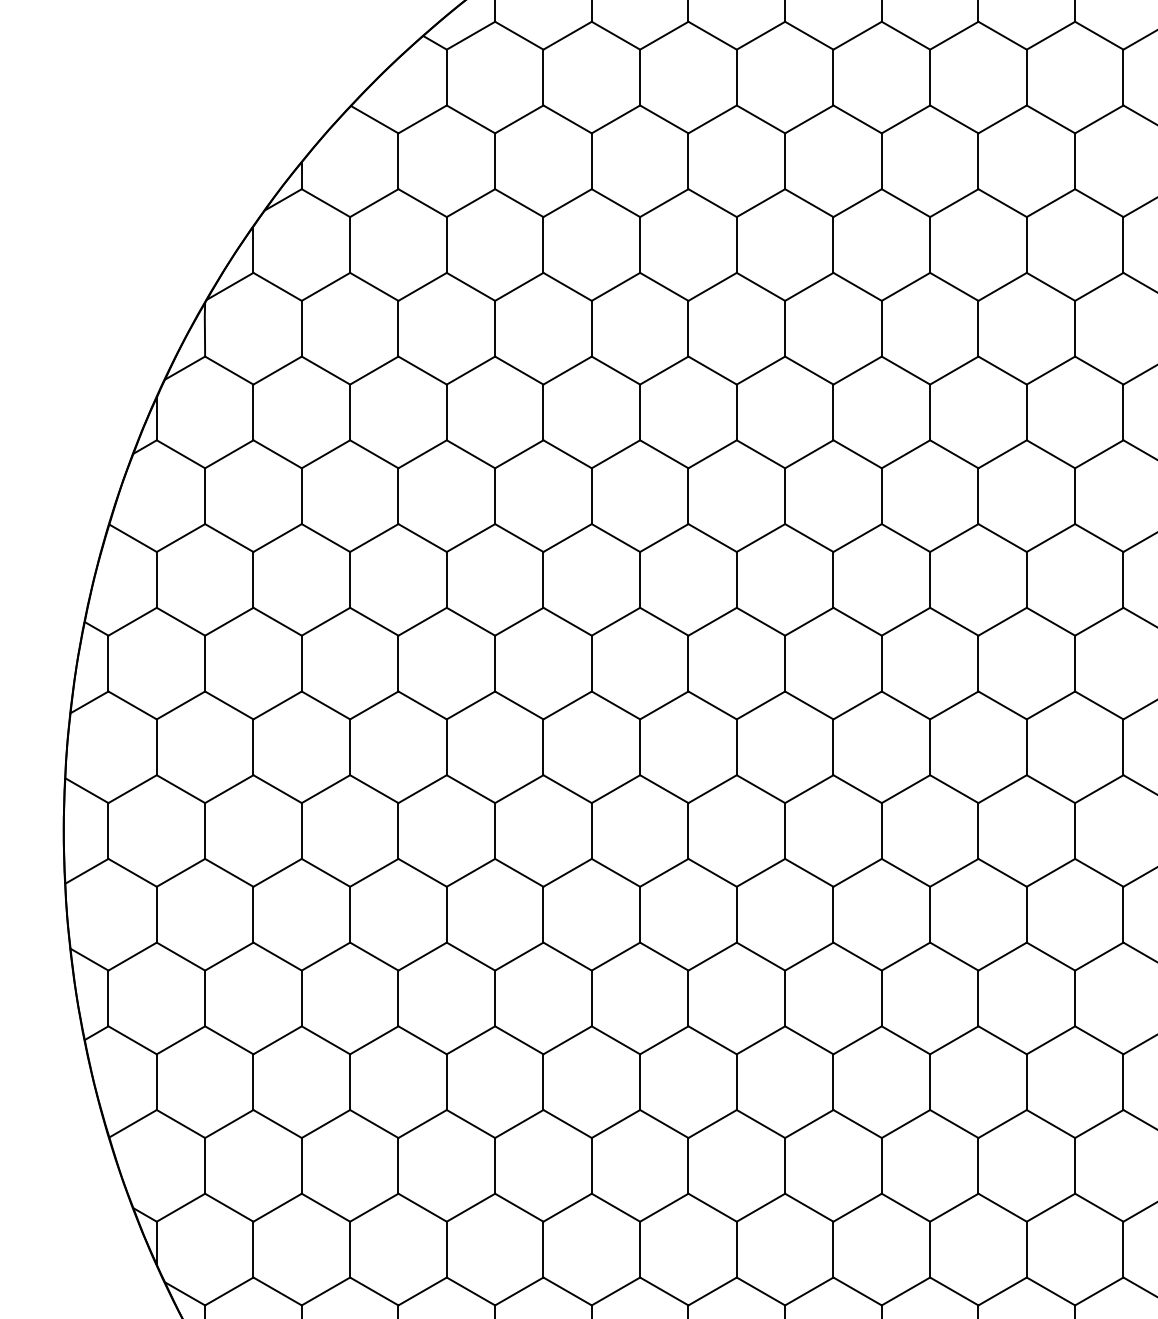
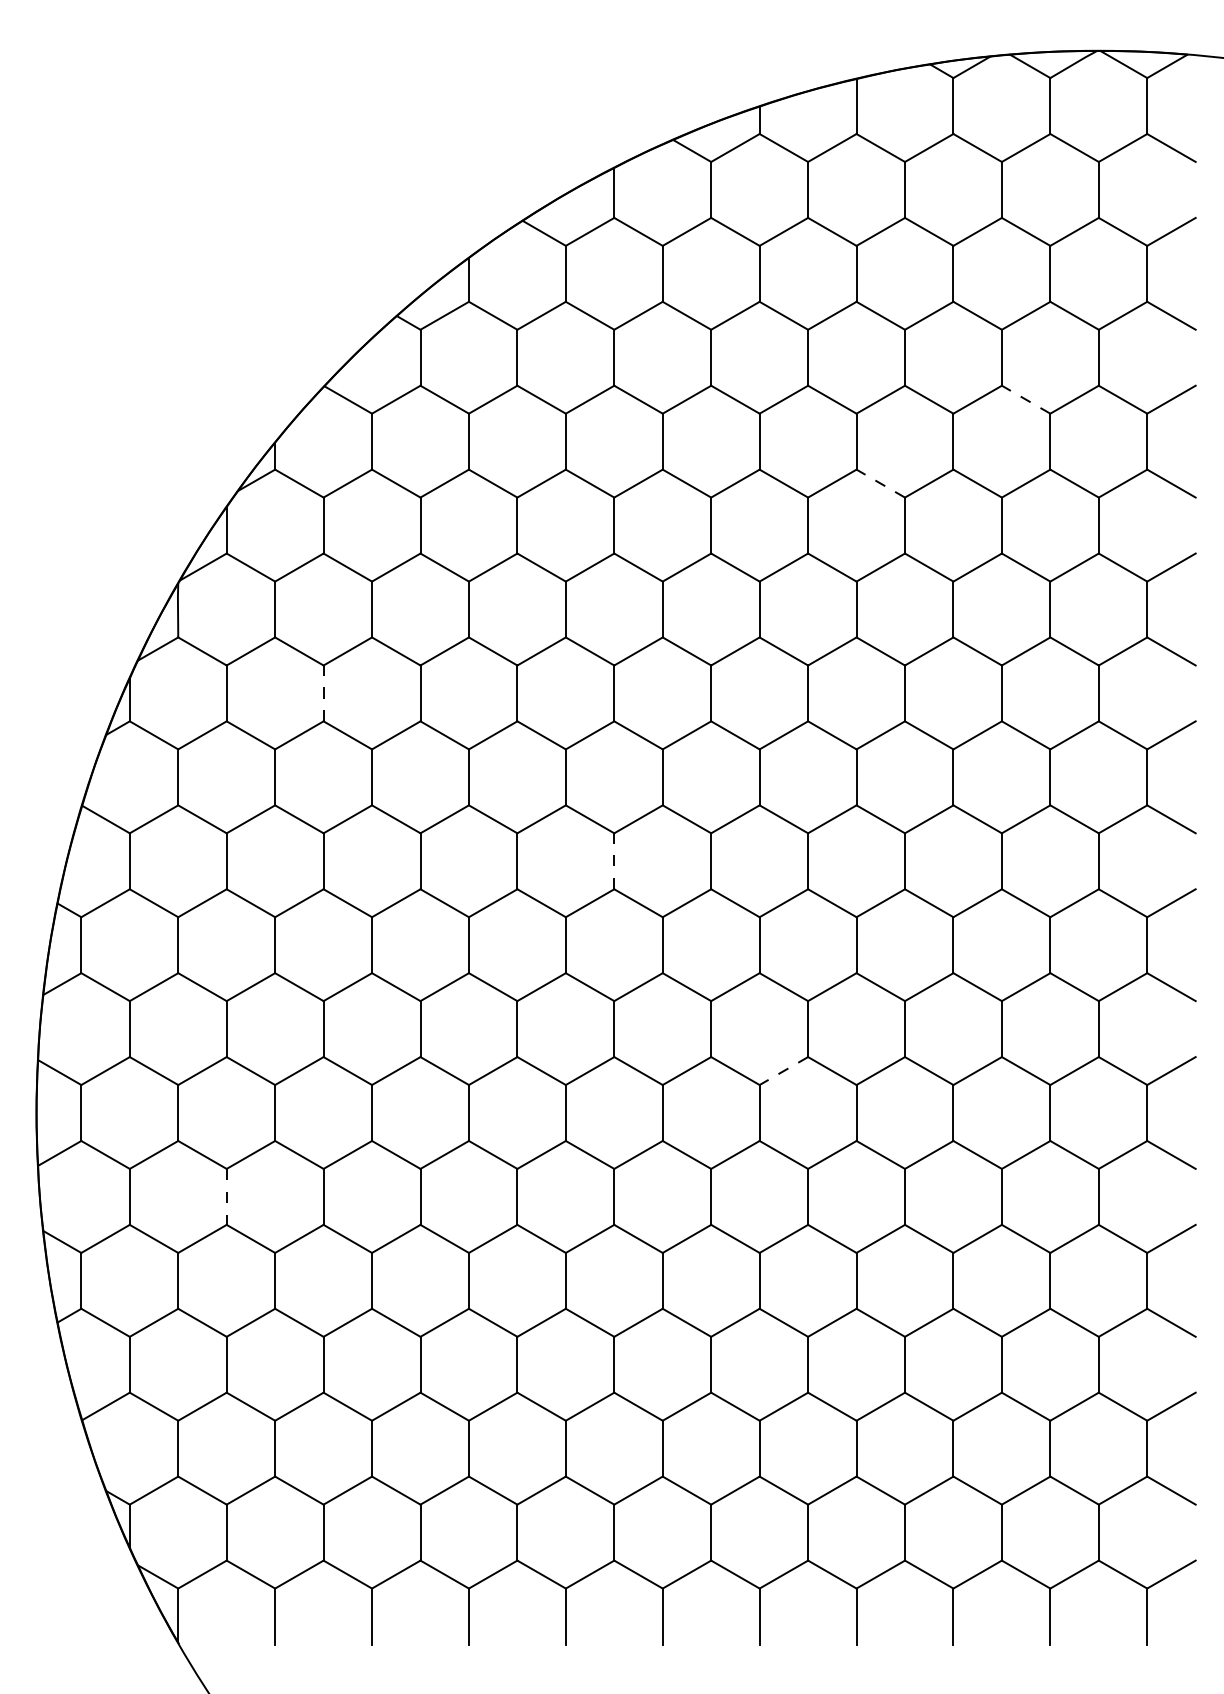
line: (1051, 119) -> (1026, 399), solid -> dashed
line: (905, 203) -> (880, 483), solid -> dashed
line: (350, 412) -> (323, 693), solid -> dashed
line: (640, 580) -> (614, 861), solid -> dashed
line: (808, 789) -> (783, 1071), solid -> dashed
line: (253, 914) -> (226, 1196), solid -> dashed

